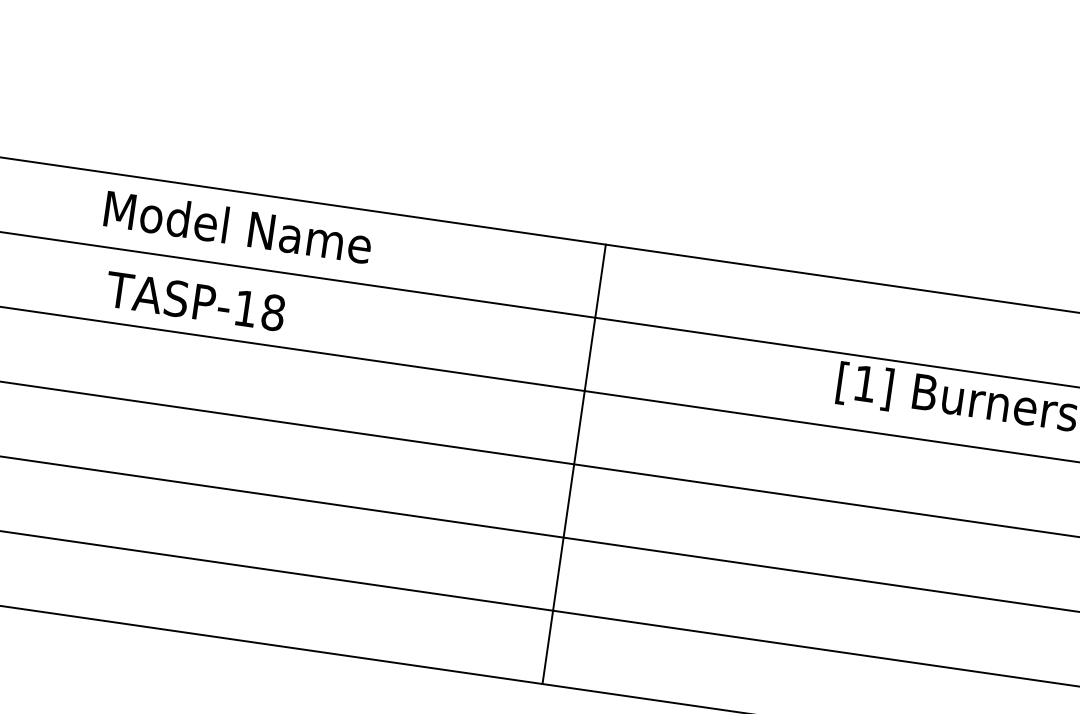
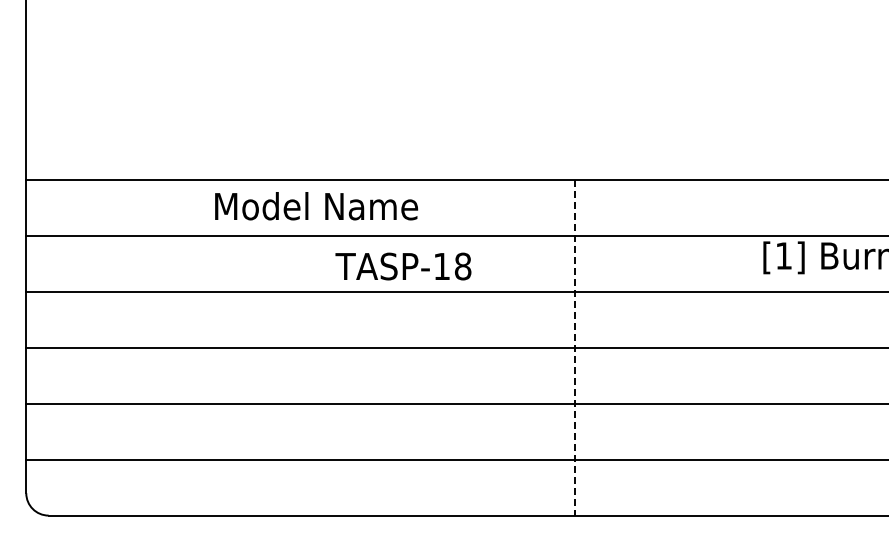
text: (238, 227) -> (316, 206), moved
text: (195, 301) -> (403, 266), moved
line: (573, 464) -> (574, 347), solid -> dashed

